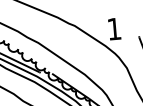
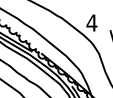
text: (113, 28) -> (91, 22), 1 -> 4

